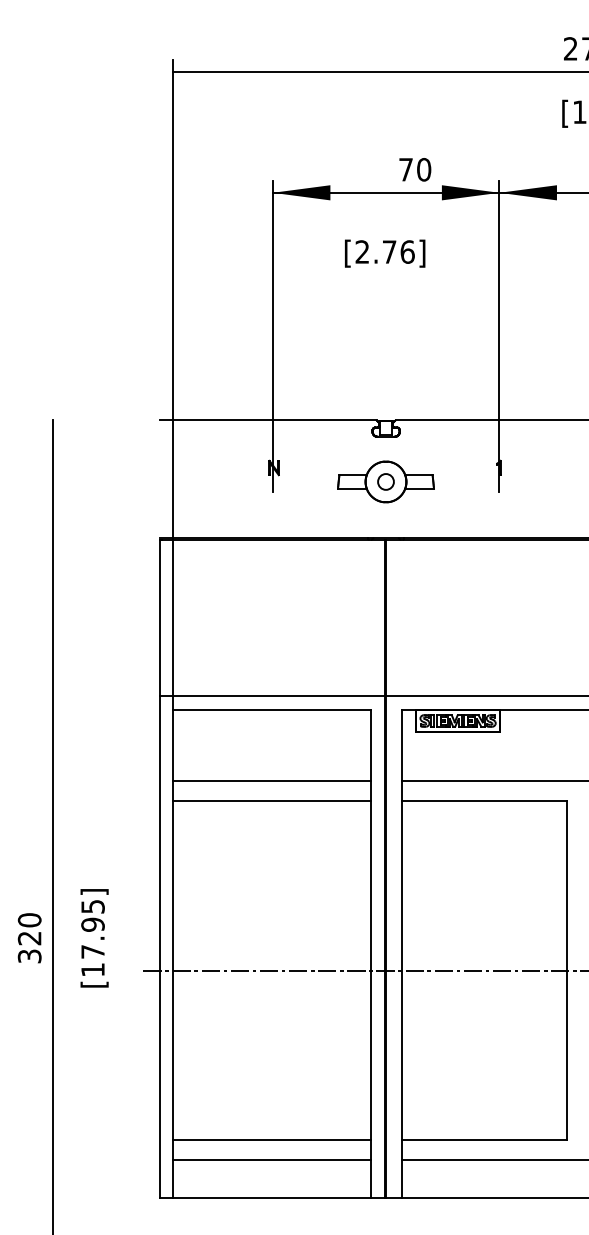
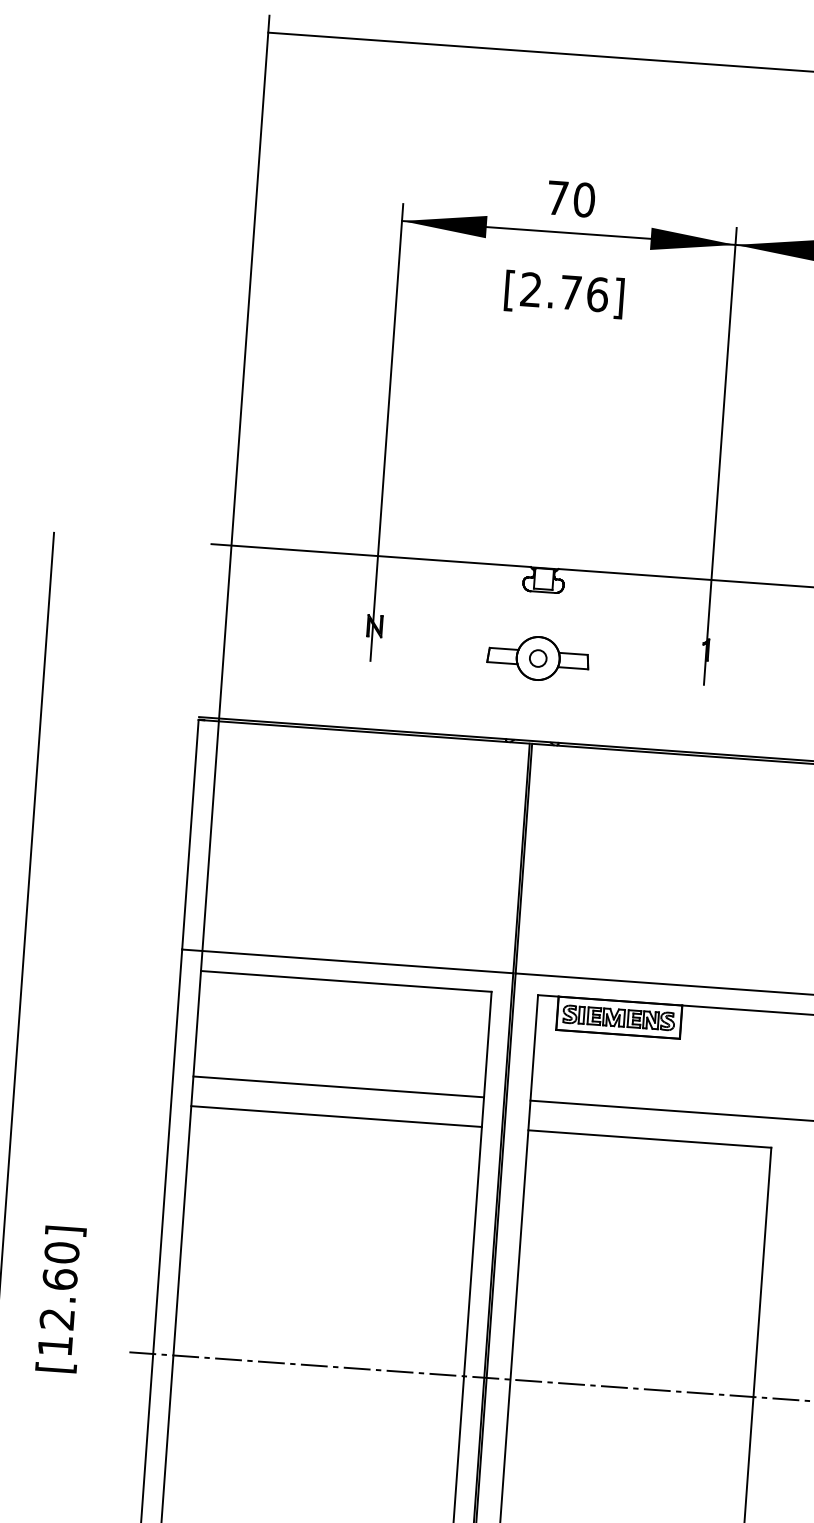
text: (415, 169) -> (571, 198), moved
text: (385, 253) -> (564, 294), moved
part: (386, 481) -> (538, 657), size x0.71
text: (92, 928) -> (58, 1284), [17.95] -> [12.60]

